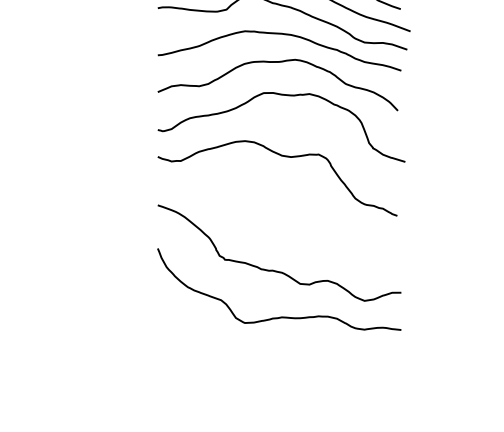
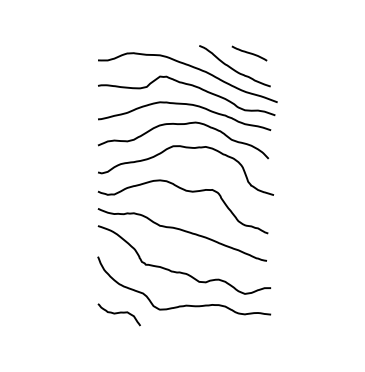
curve: (276, 213) -> (182, 231), added
curve: (186, 328) -> (118, 313), added

